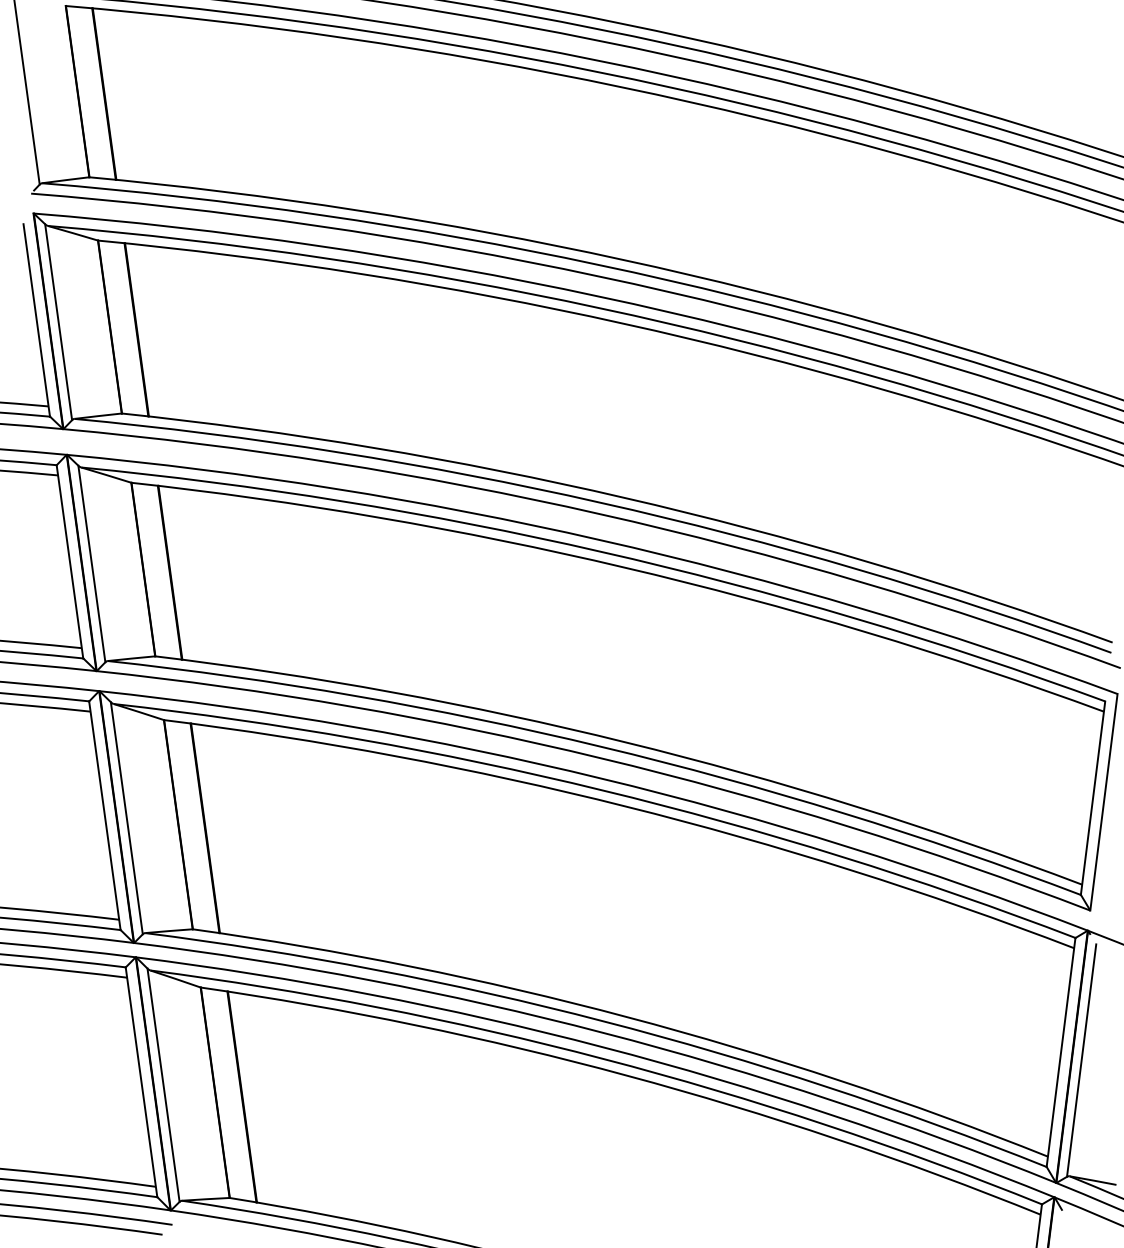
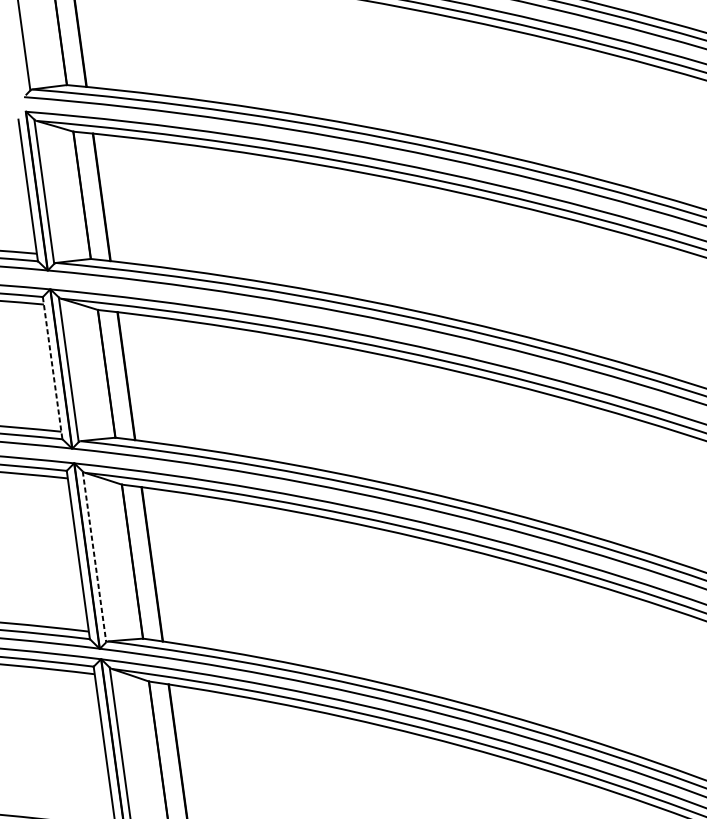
line: (70, 562) -> (53, 368), solid -> dashed
line: (126, 818) -> (94, 557), solid -> dashed

